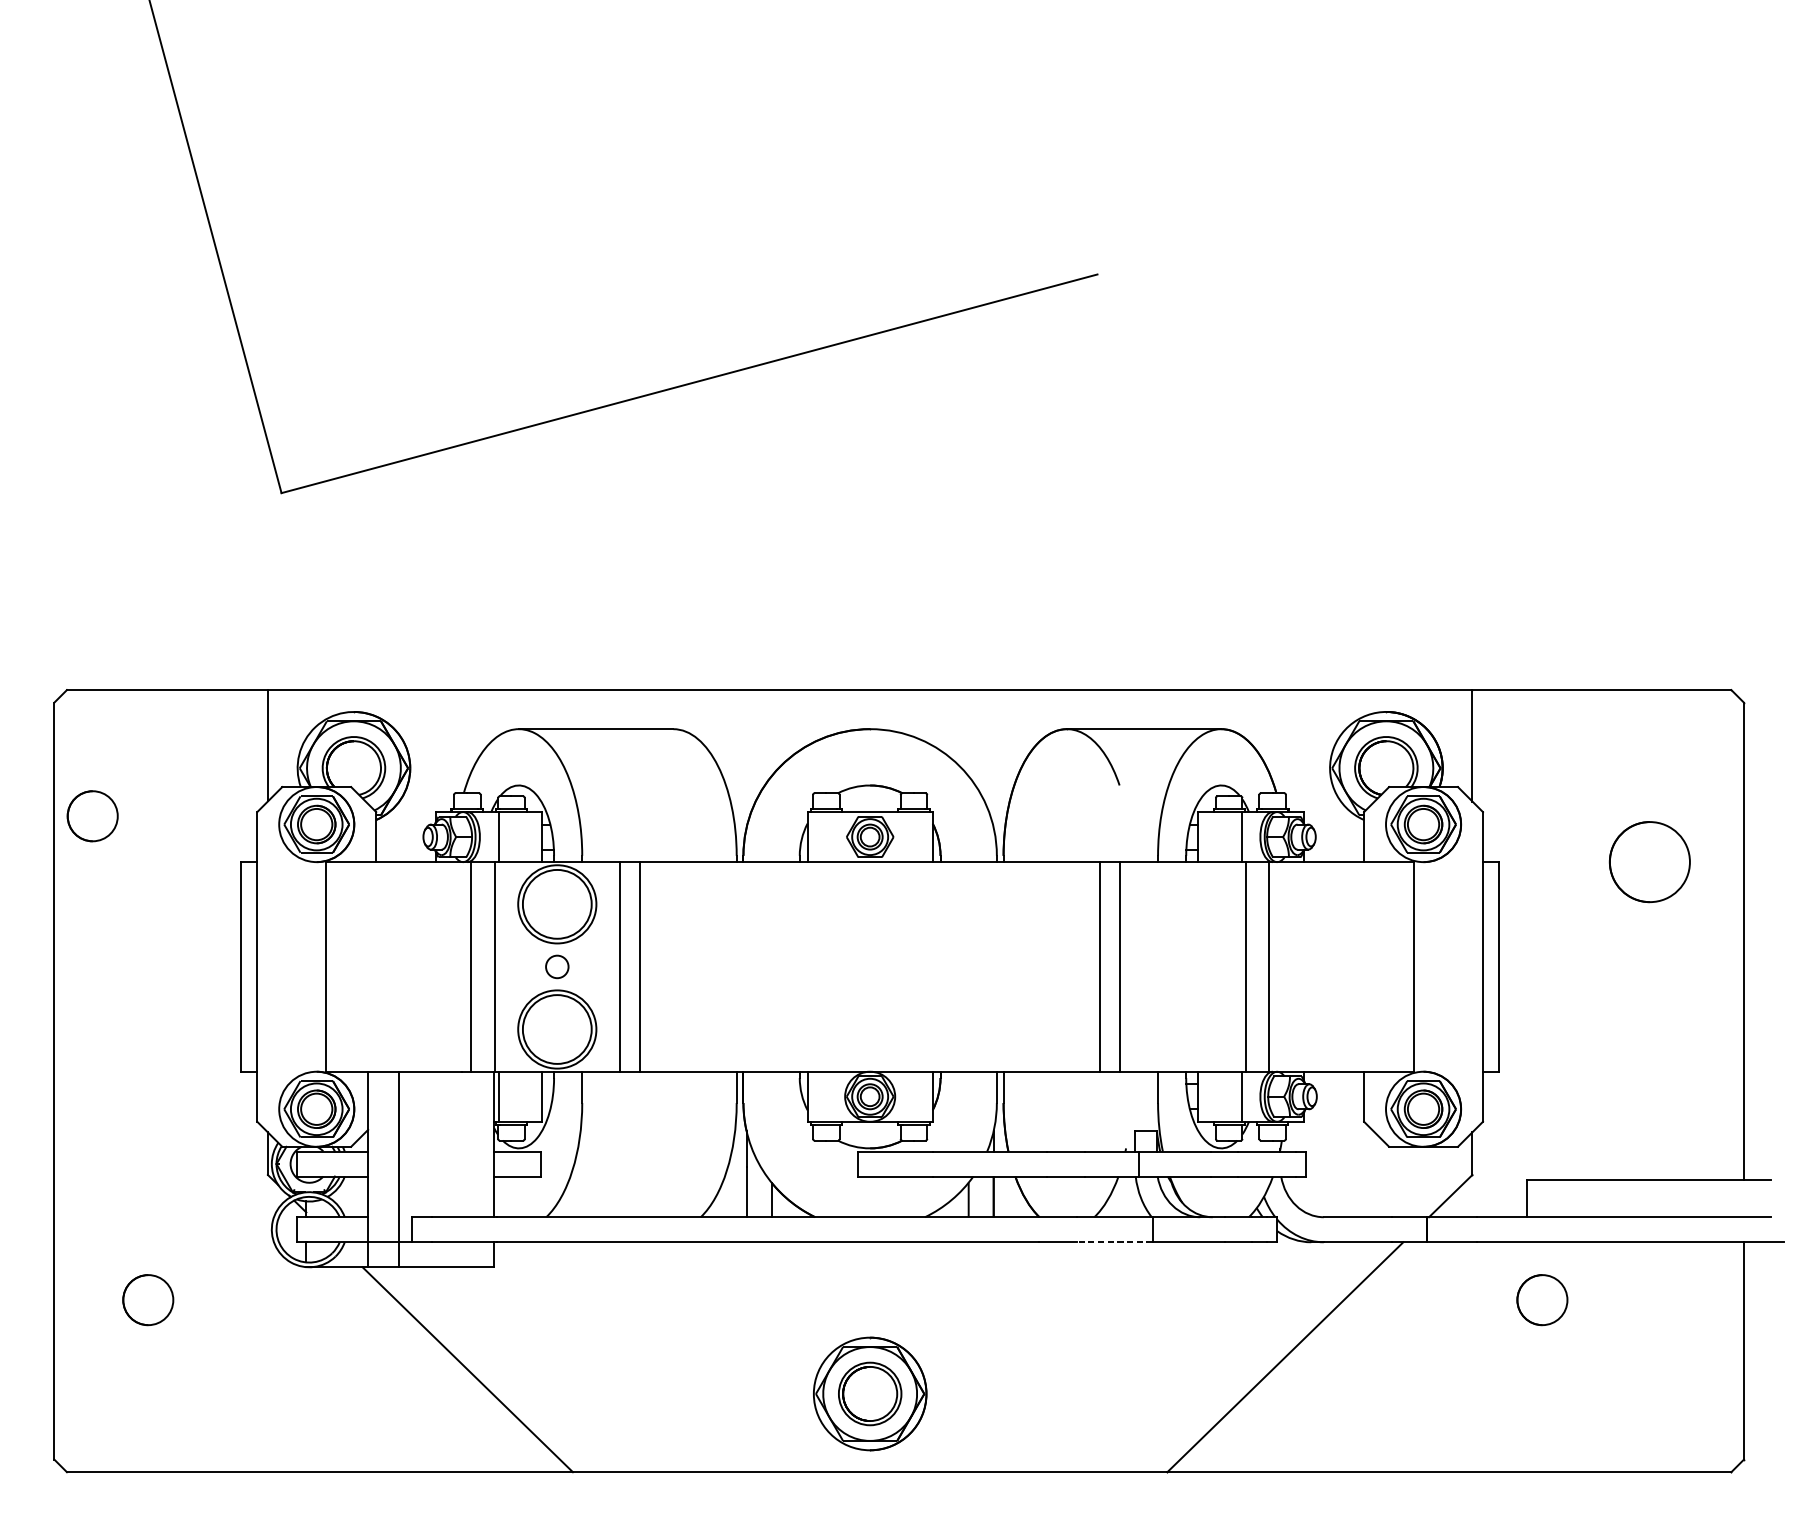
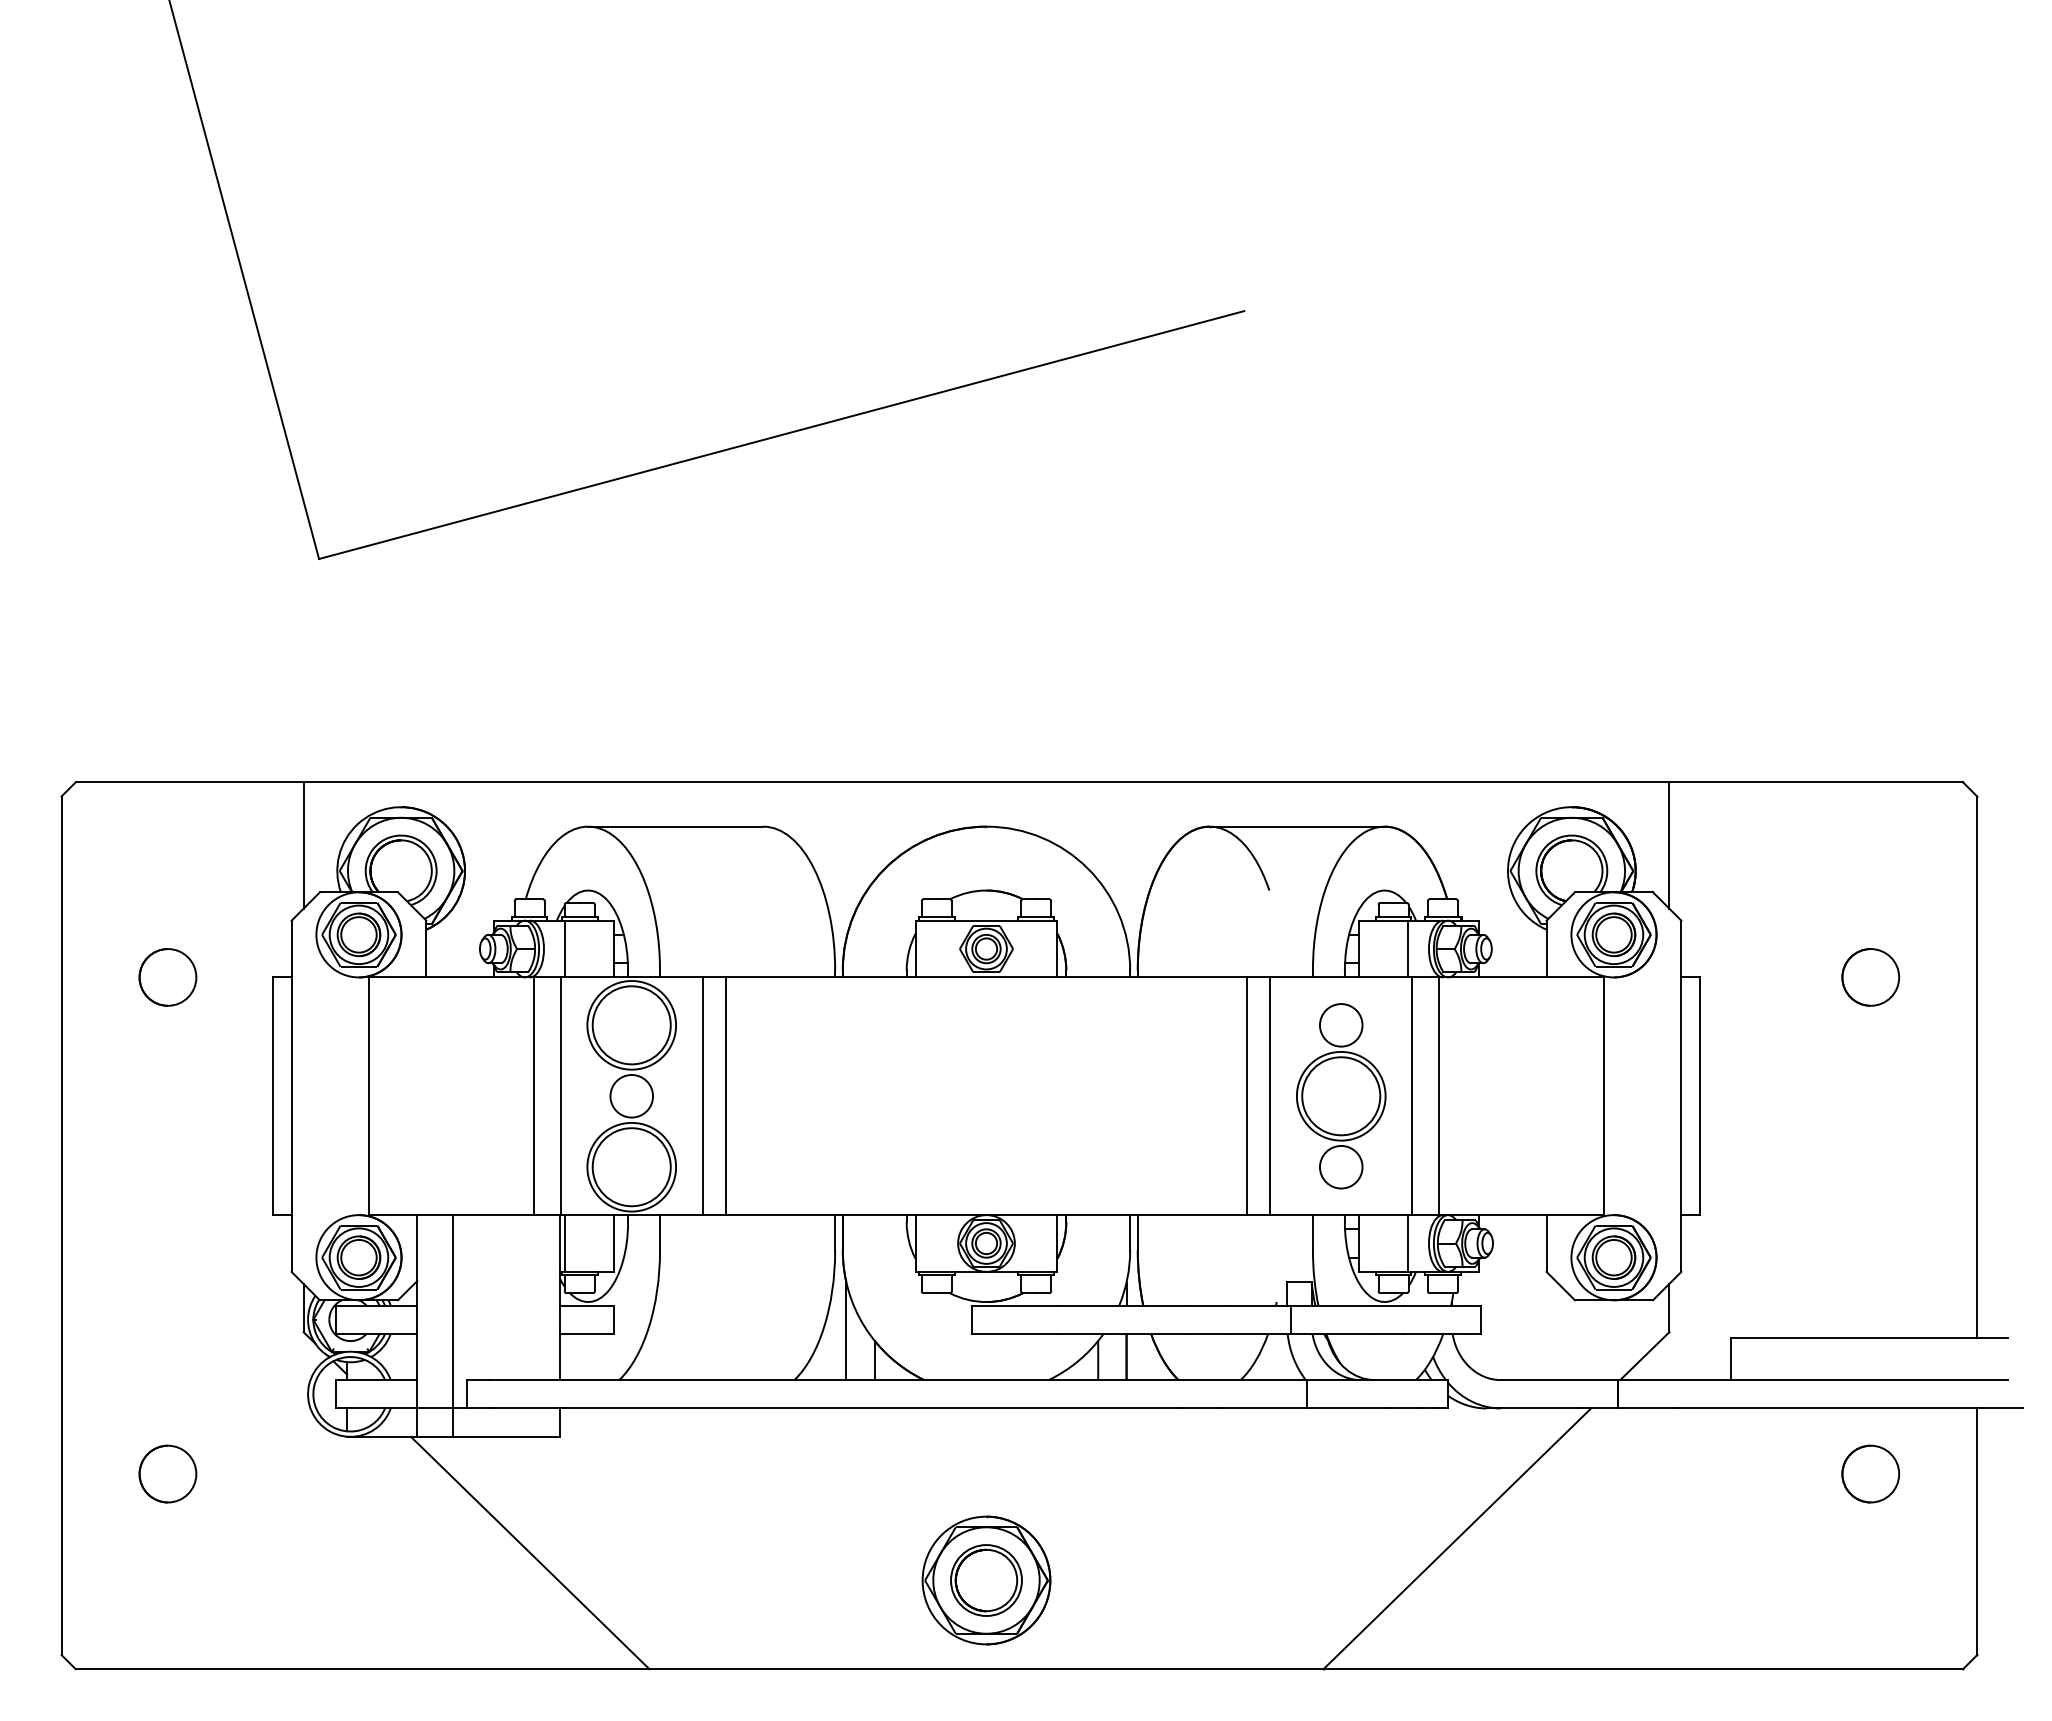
part: (92, 816) -> (167, 977), moved
part: (1649, 862) -> (1870, 977), size x0.62
circle: (557, 967) -> (631, 1096), size x1.67
part: (1183, 967) -> (1341, 1096), added
line: (1114, 1242) -> (1263, 1408), dashed -> solid
part: (1542, 1299) -> (1870, 1473), moved

